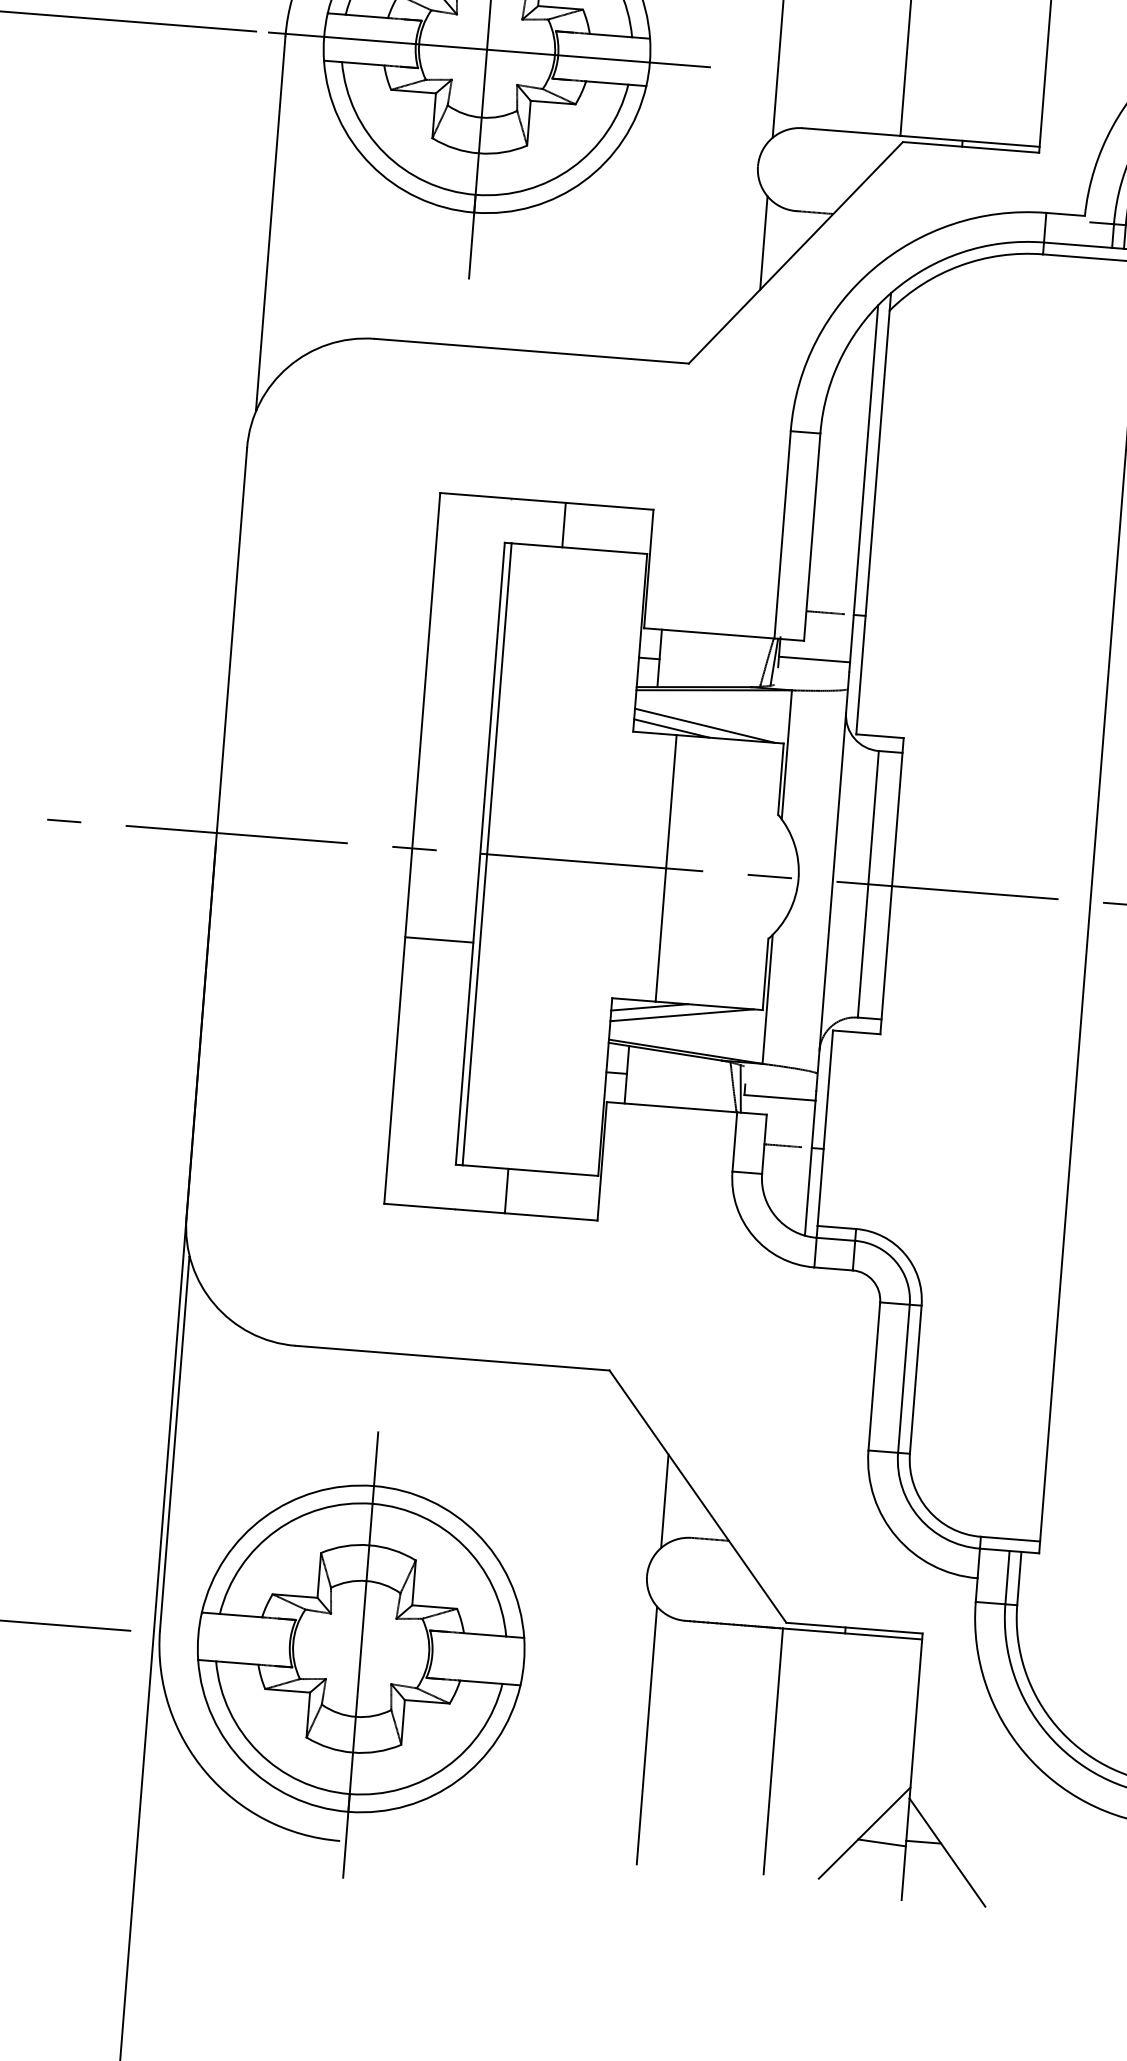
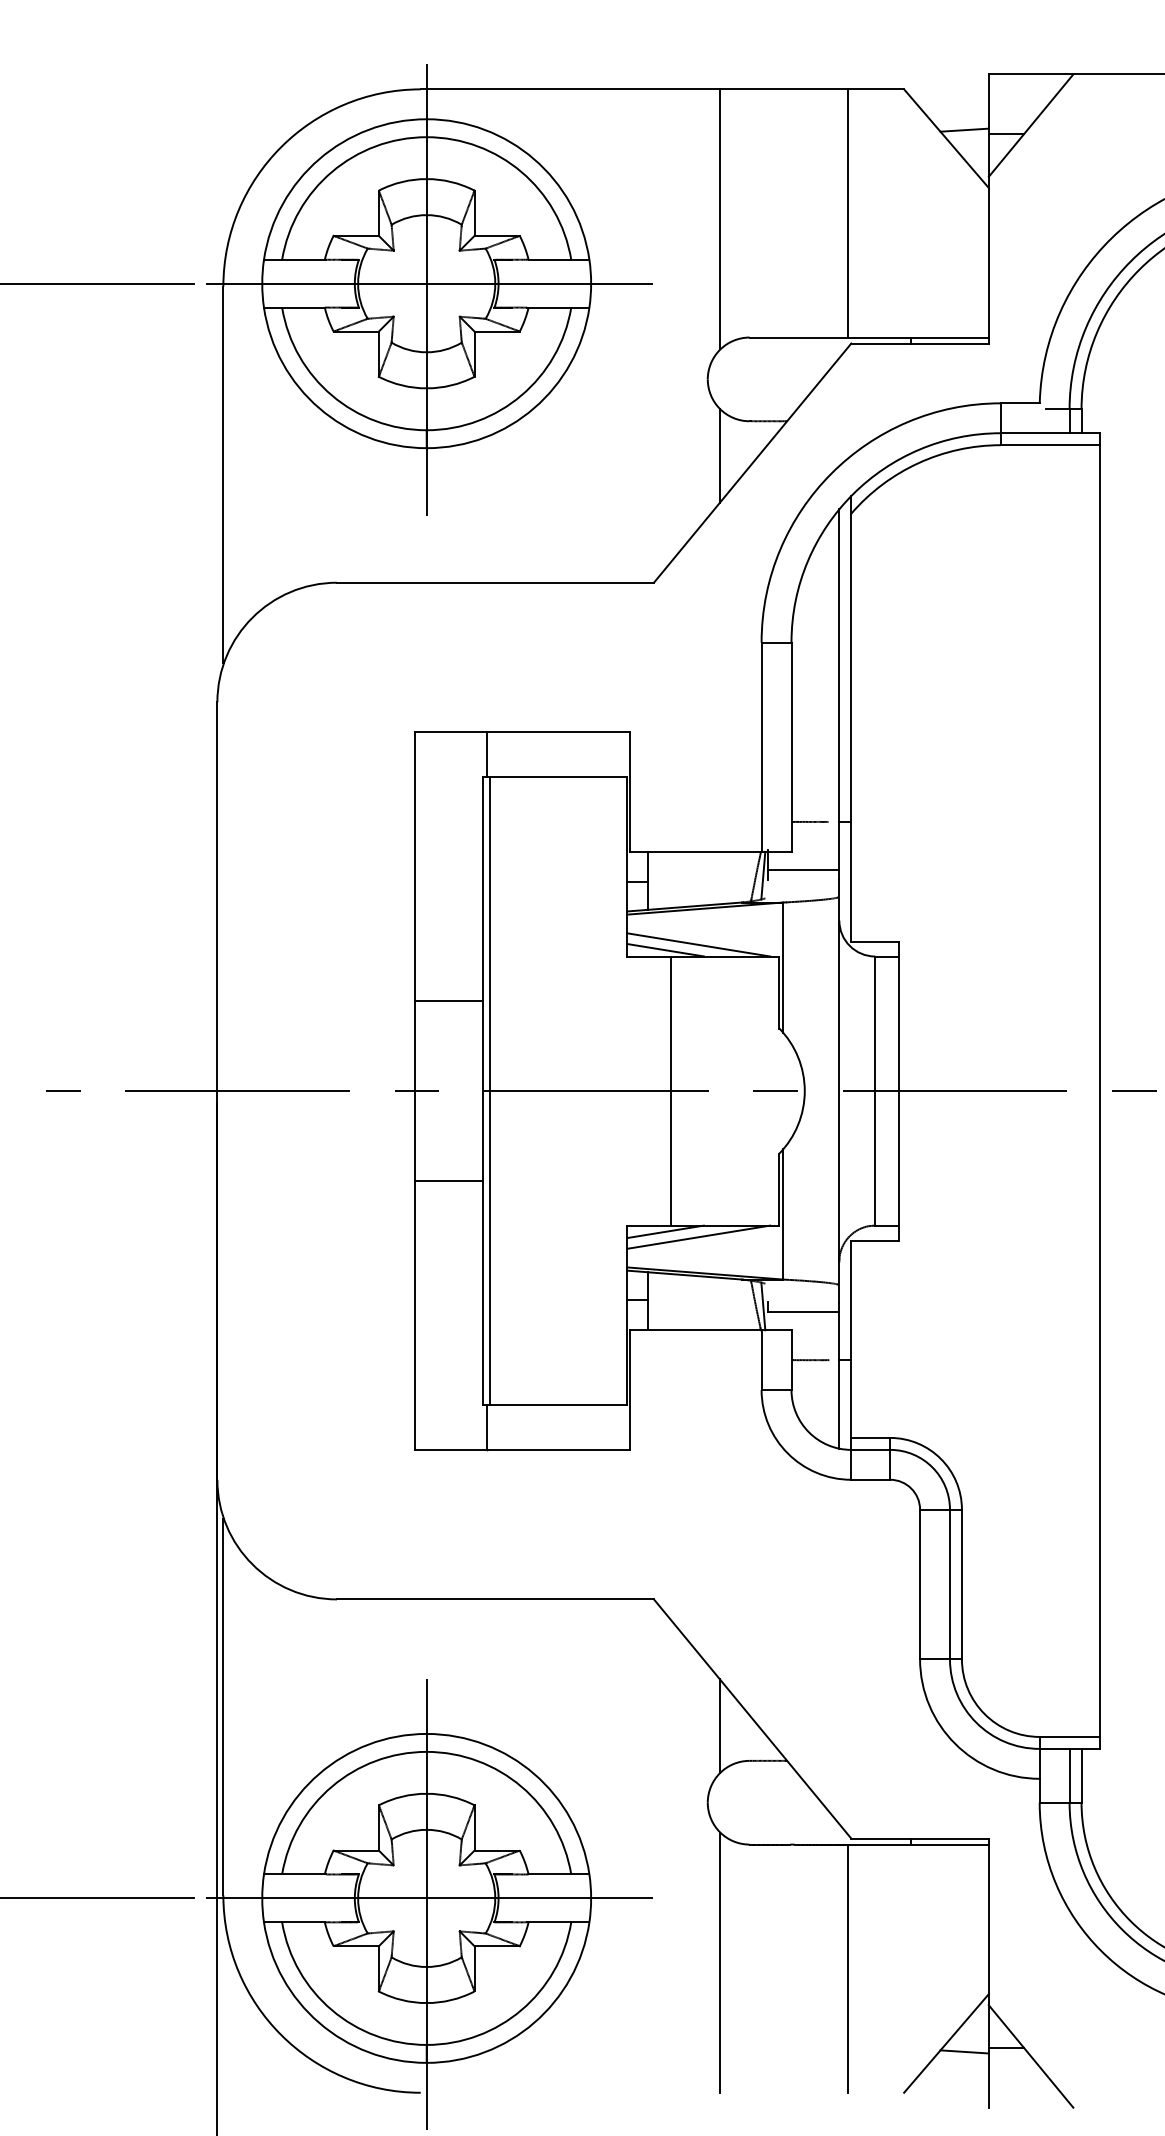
line: (564, 524) -> (486, 754), moved
line: (452, 762) -> (448, 1001), added
line: (506, 1191) -> (486, 1427), moved
line: (362, 1649) -> (428, 1898), added

